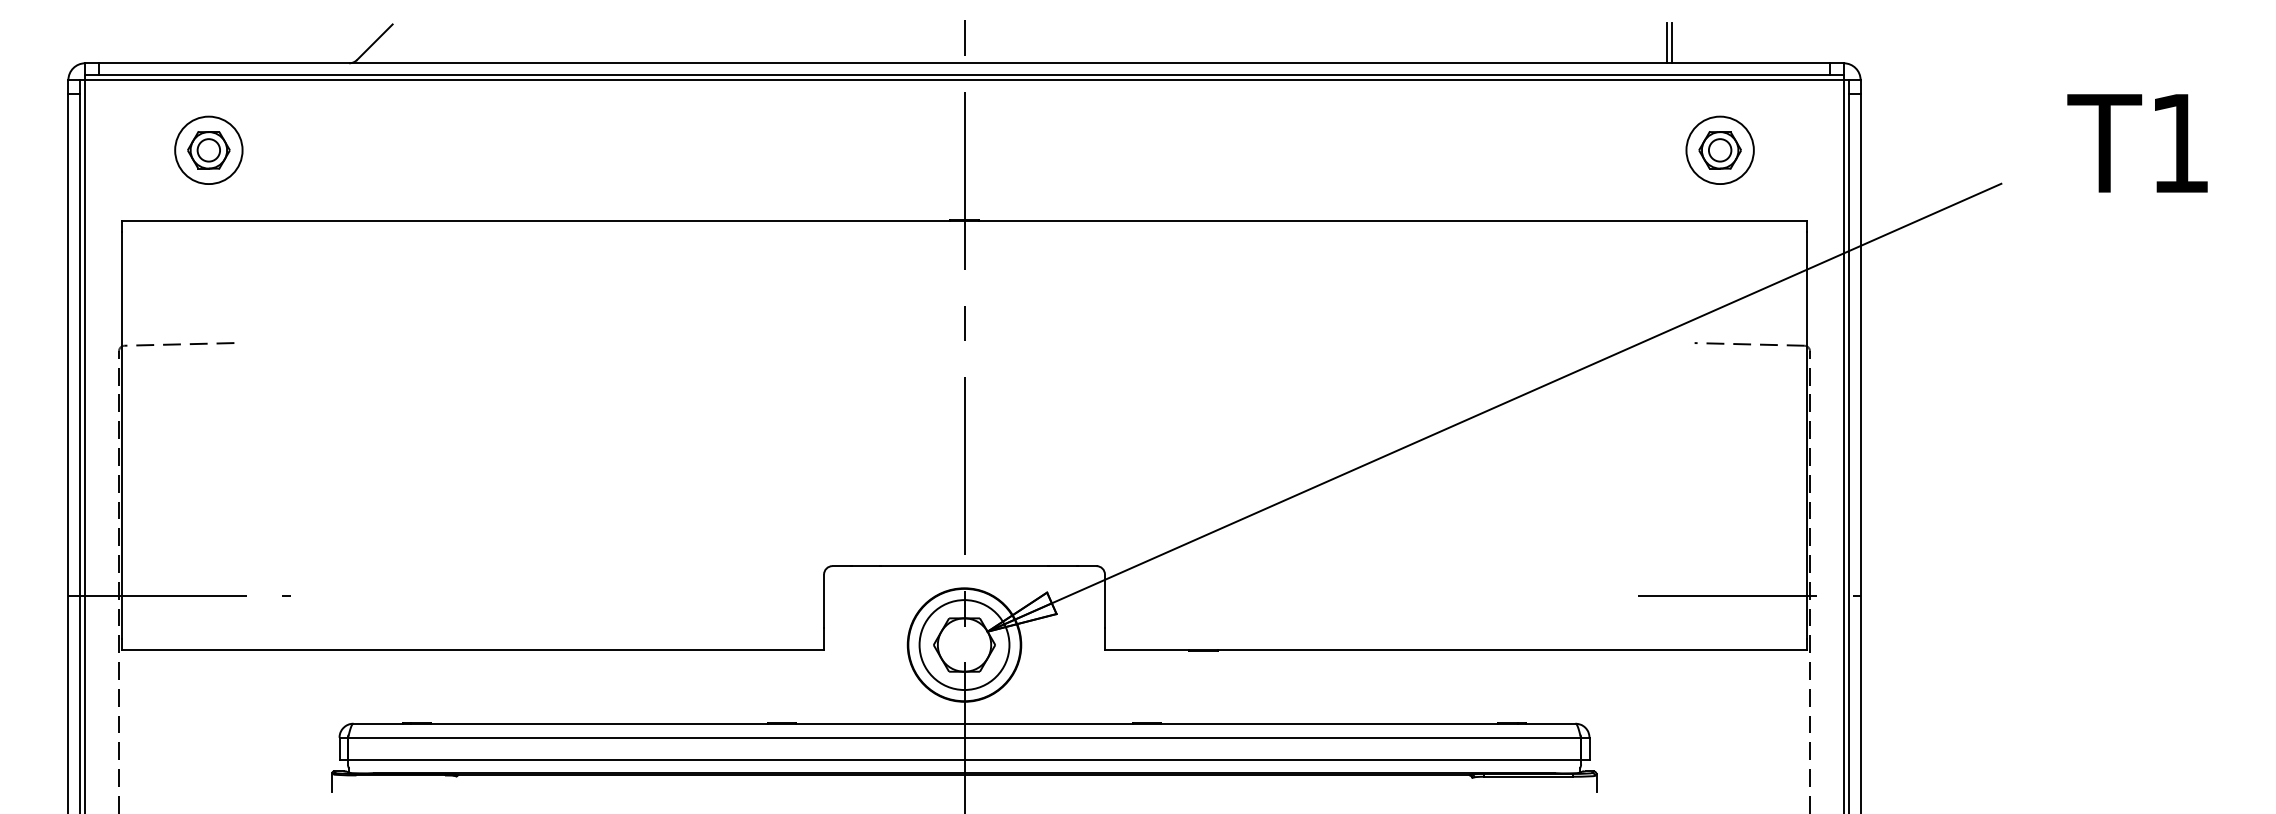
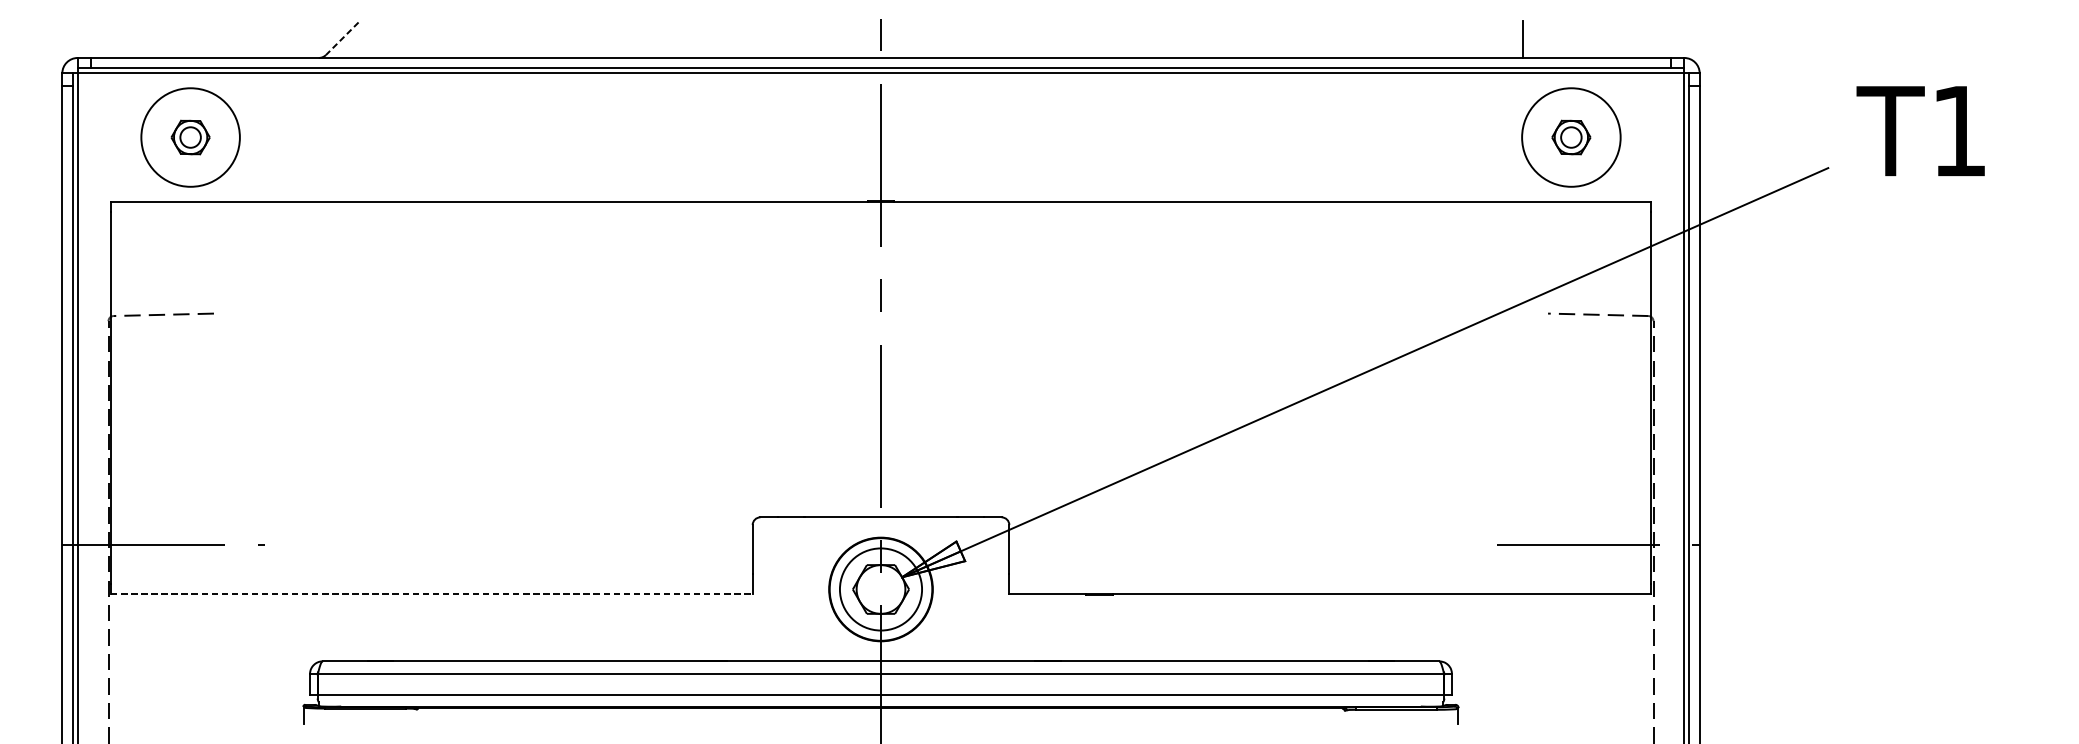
line: (374, 42) -> (341, 38), solid -> dashed
line: (1672, 42) -> (1527, 38), removed
text: (2137, 143) -> (1920, 131), moved
circle: (208, 150) -> (190, 137), size x1.6
circle: (1719, 150) -> (1570, 137), size x1.6
line: (473, 650) -> (432, 594), solid -> dashed

